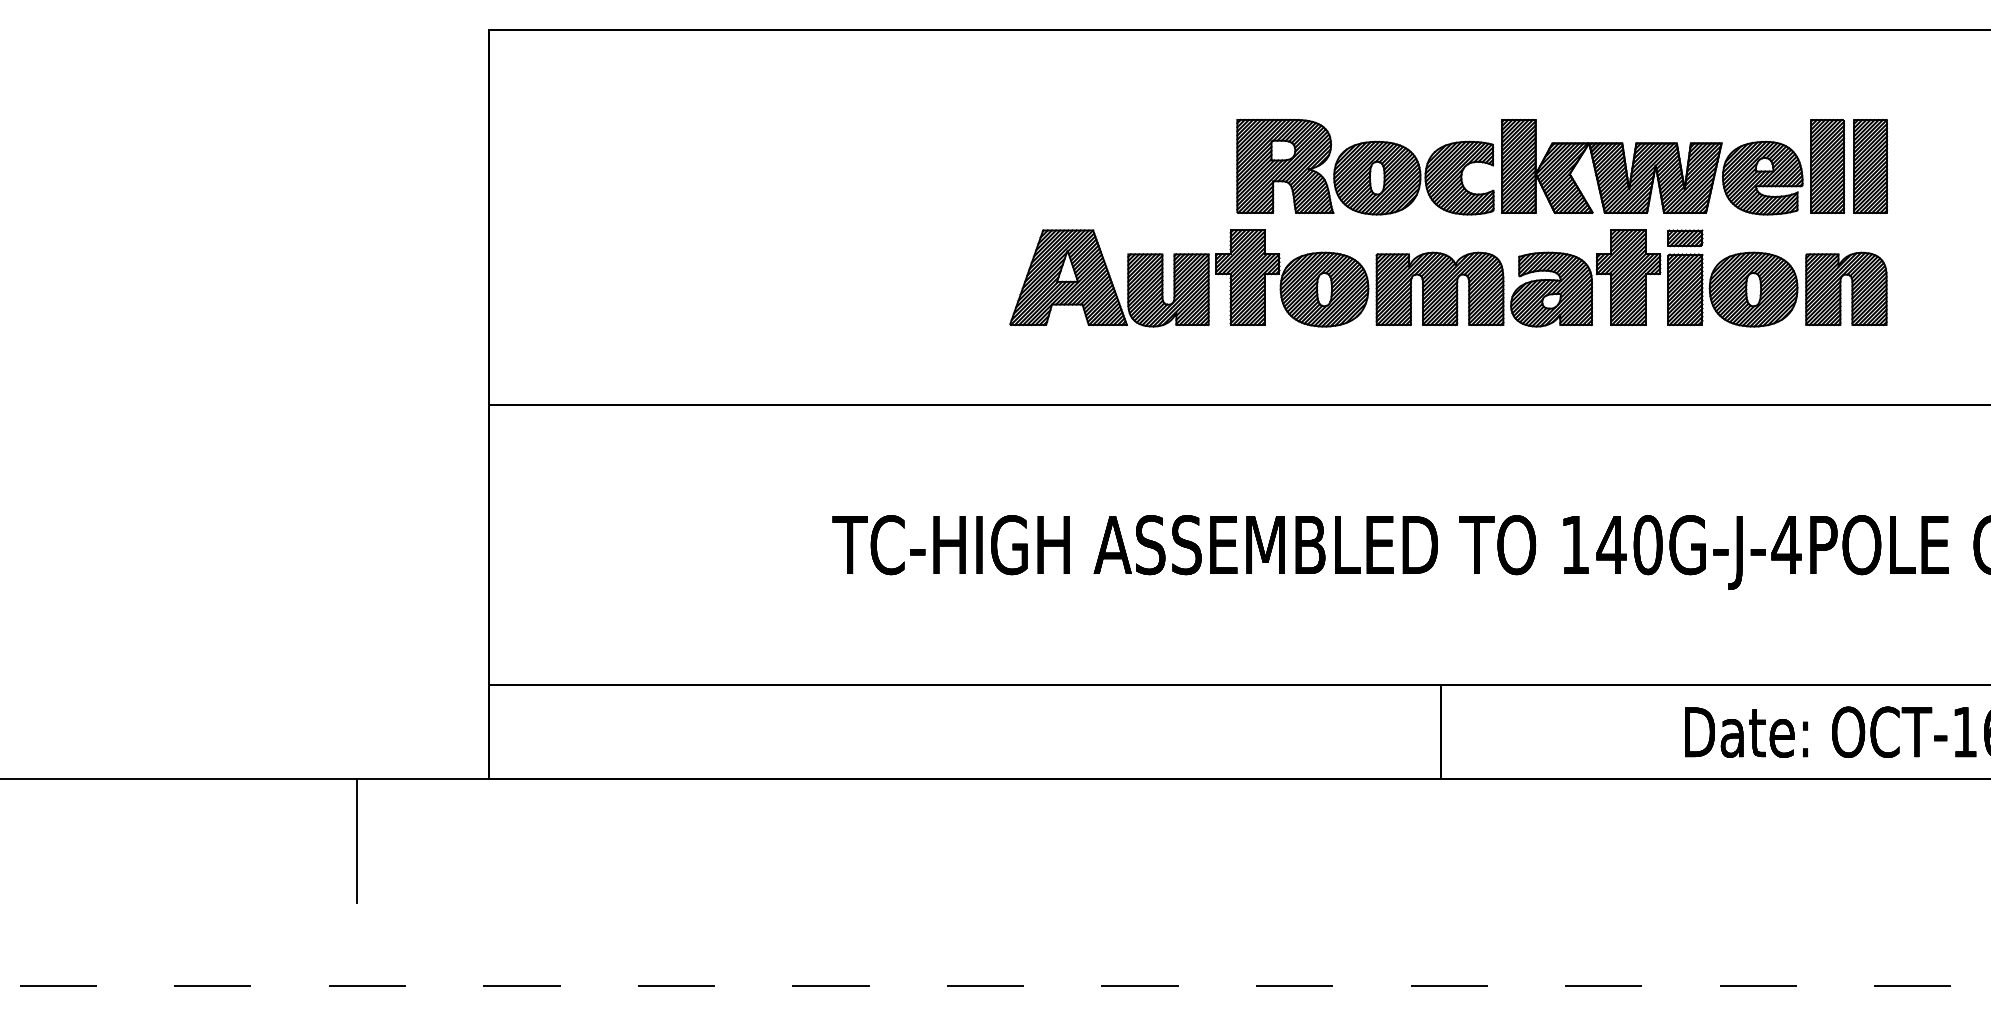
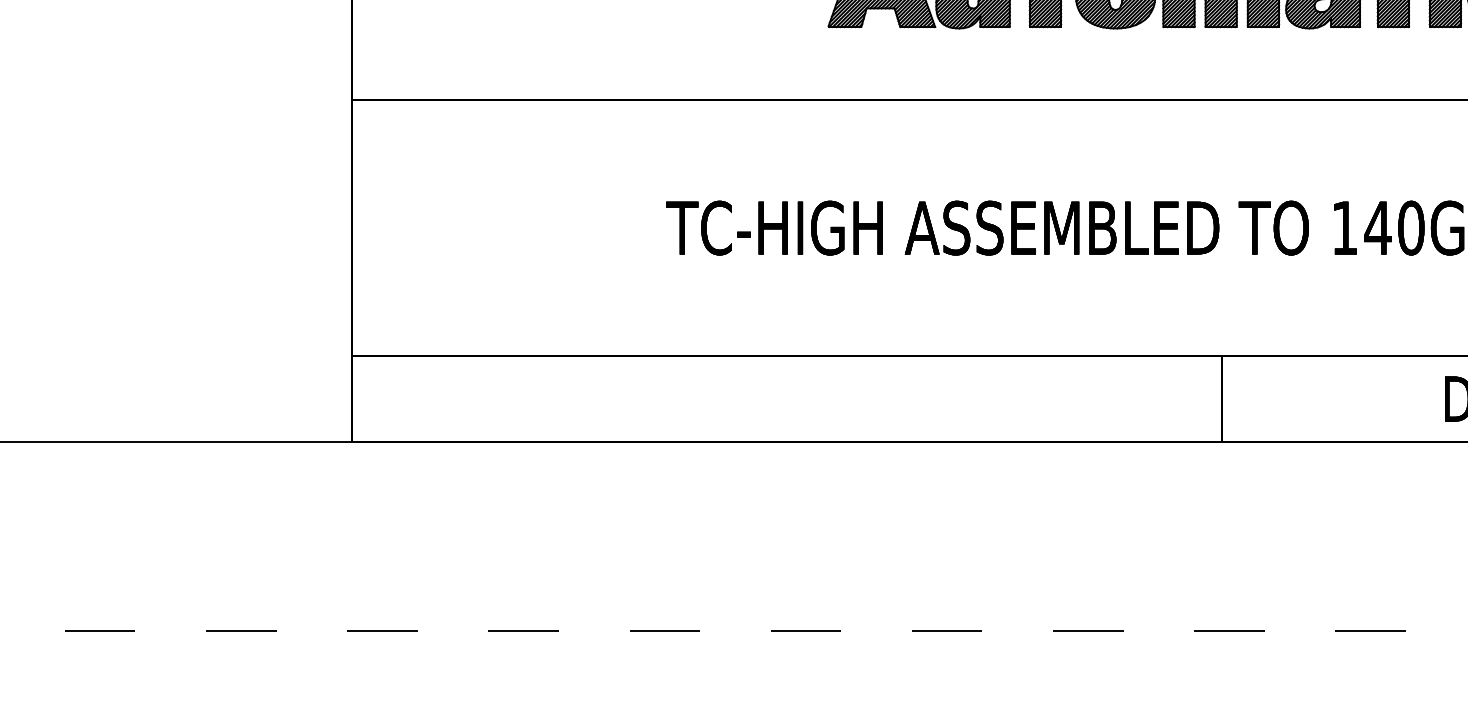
line: (356, 841) -> (231, 498), removed

